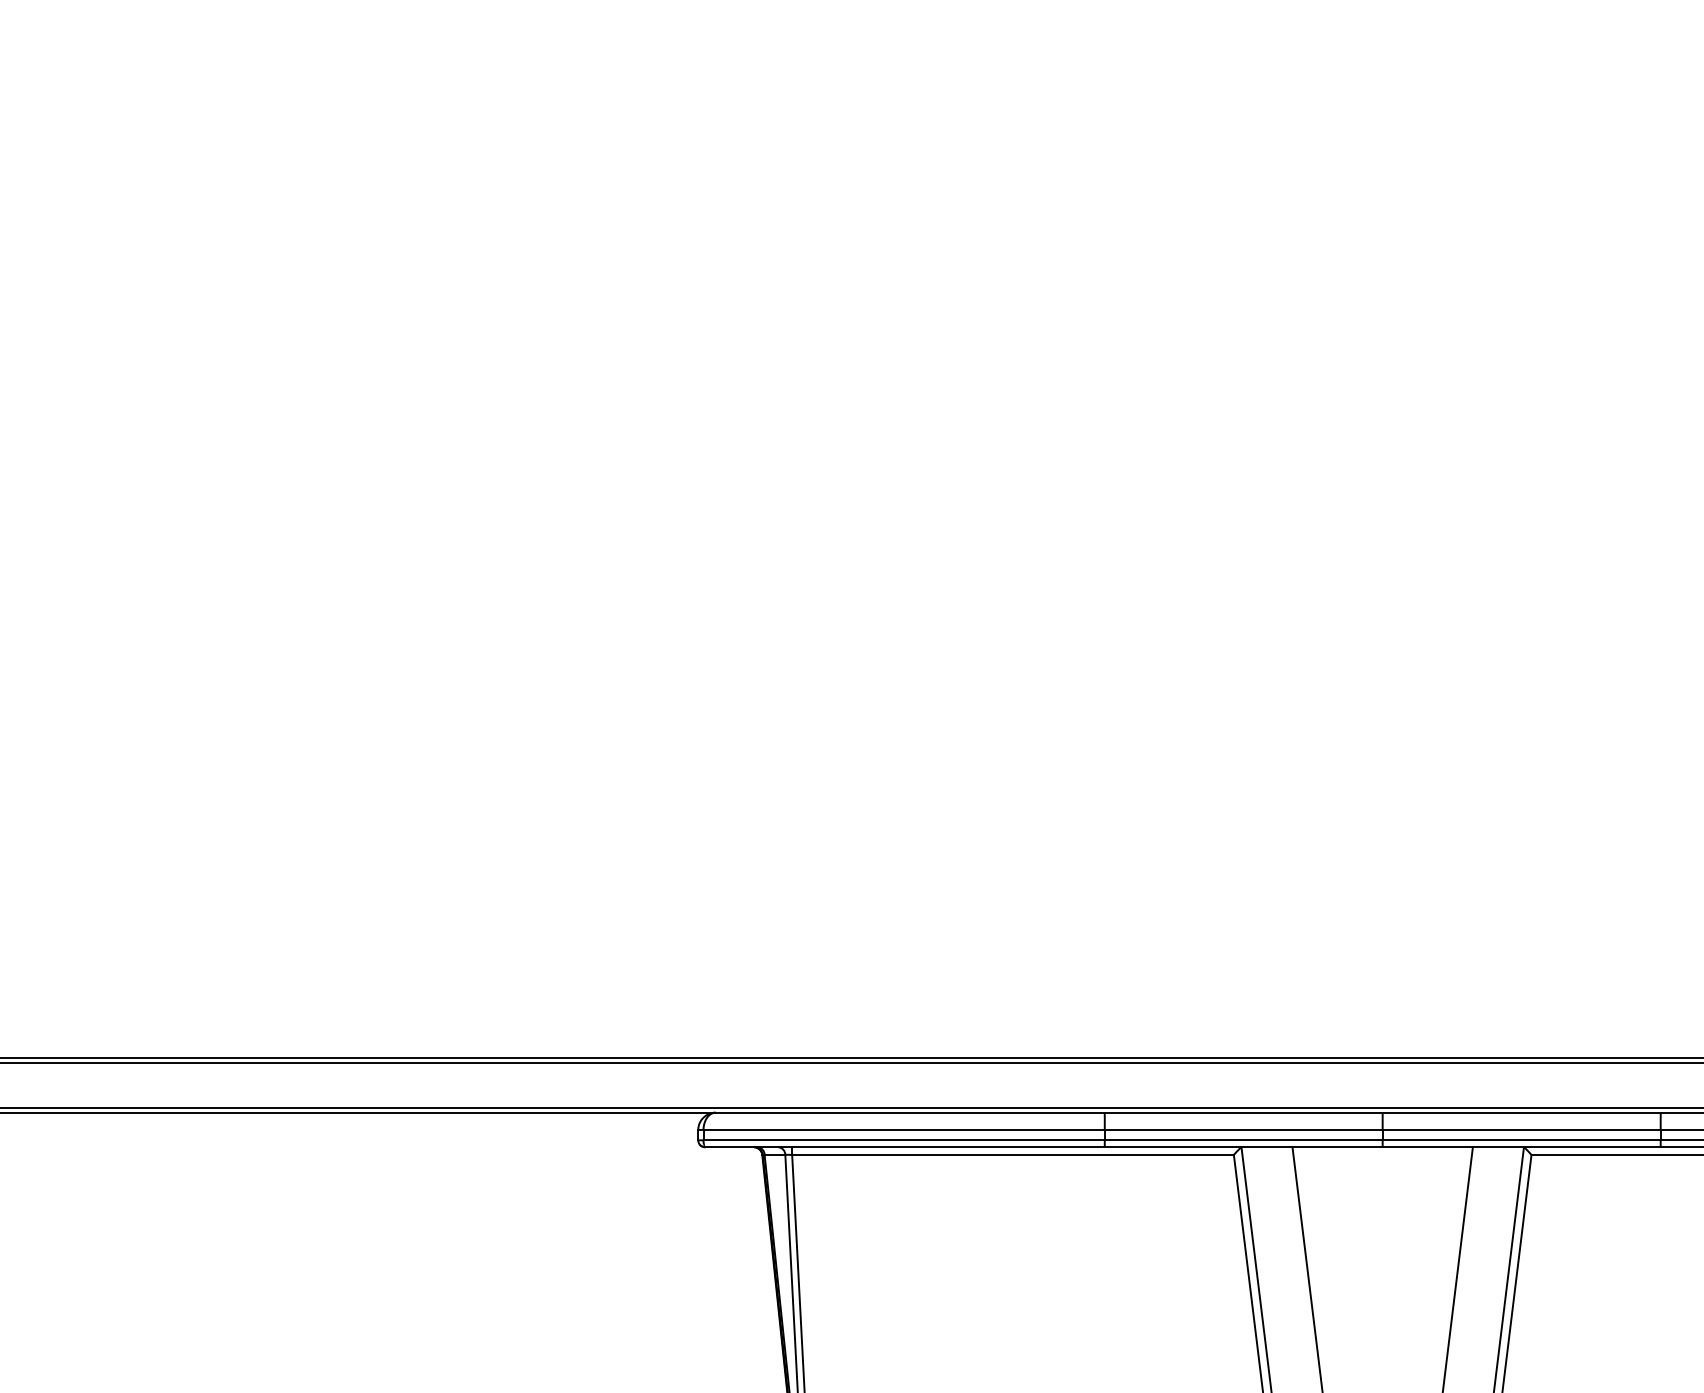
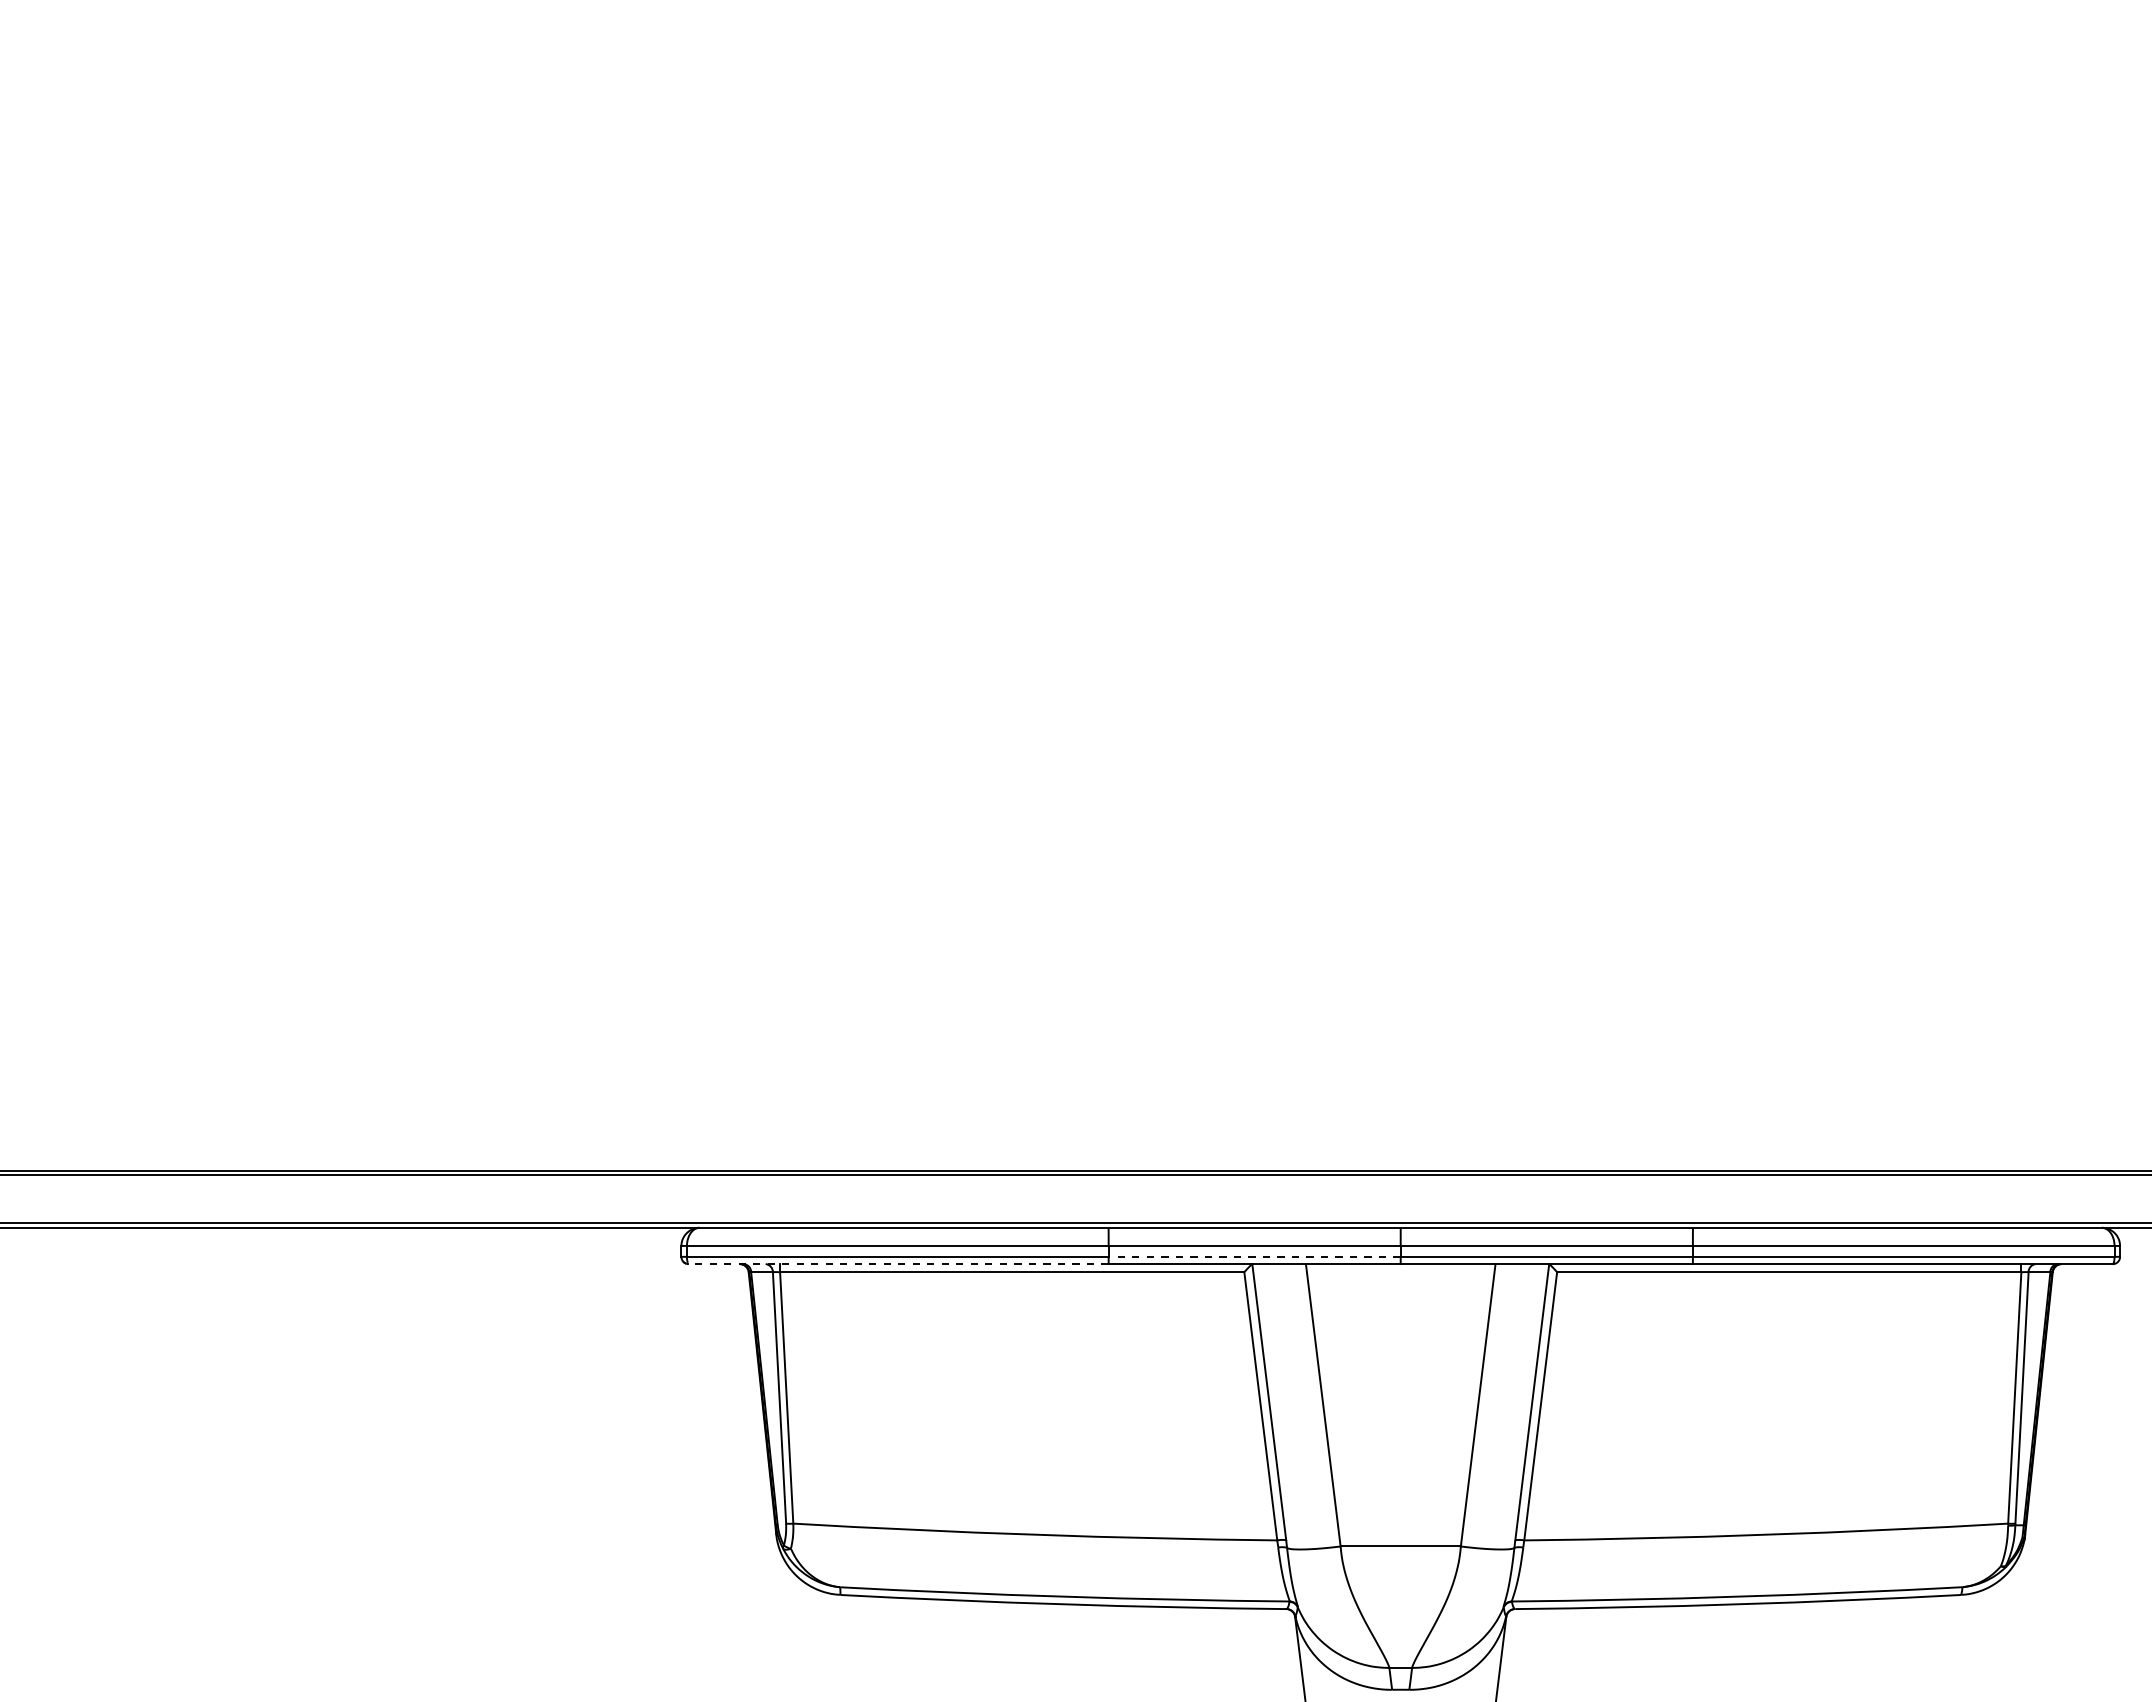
line: (1243, 1139) -> (1254, 1256), solid -> dashed
line: (904, 1147) -> (898, 1264), solid -> dashed

